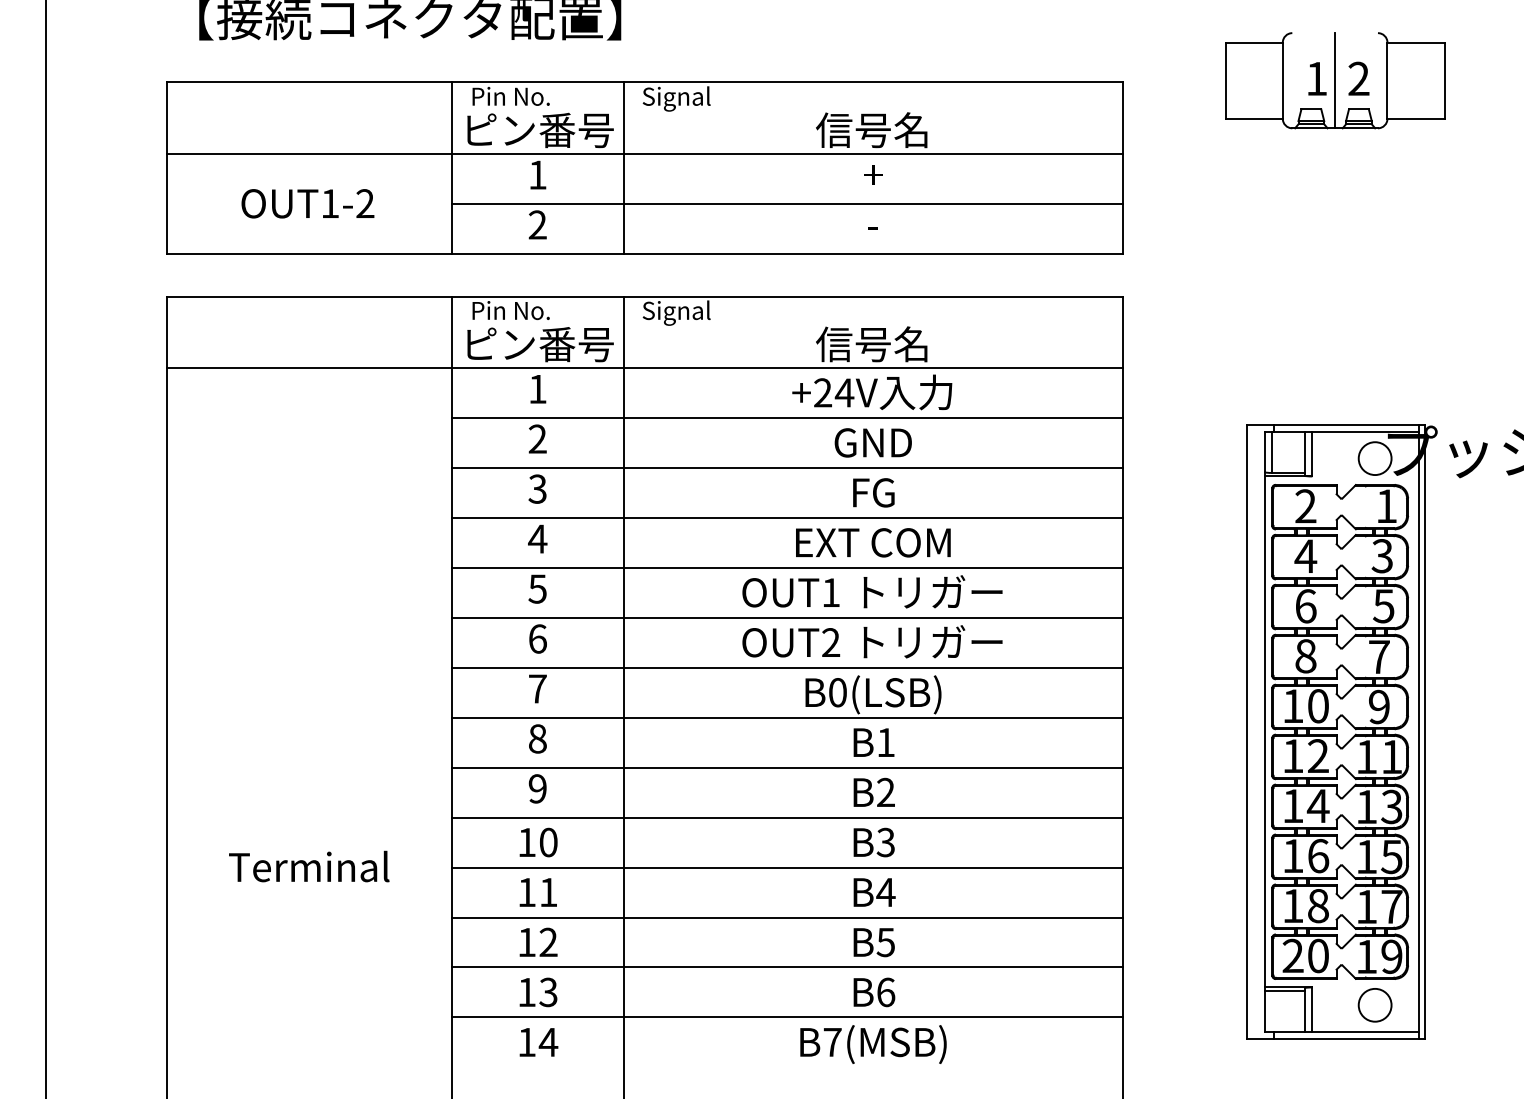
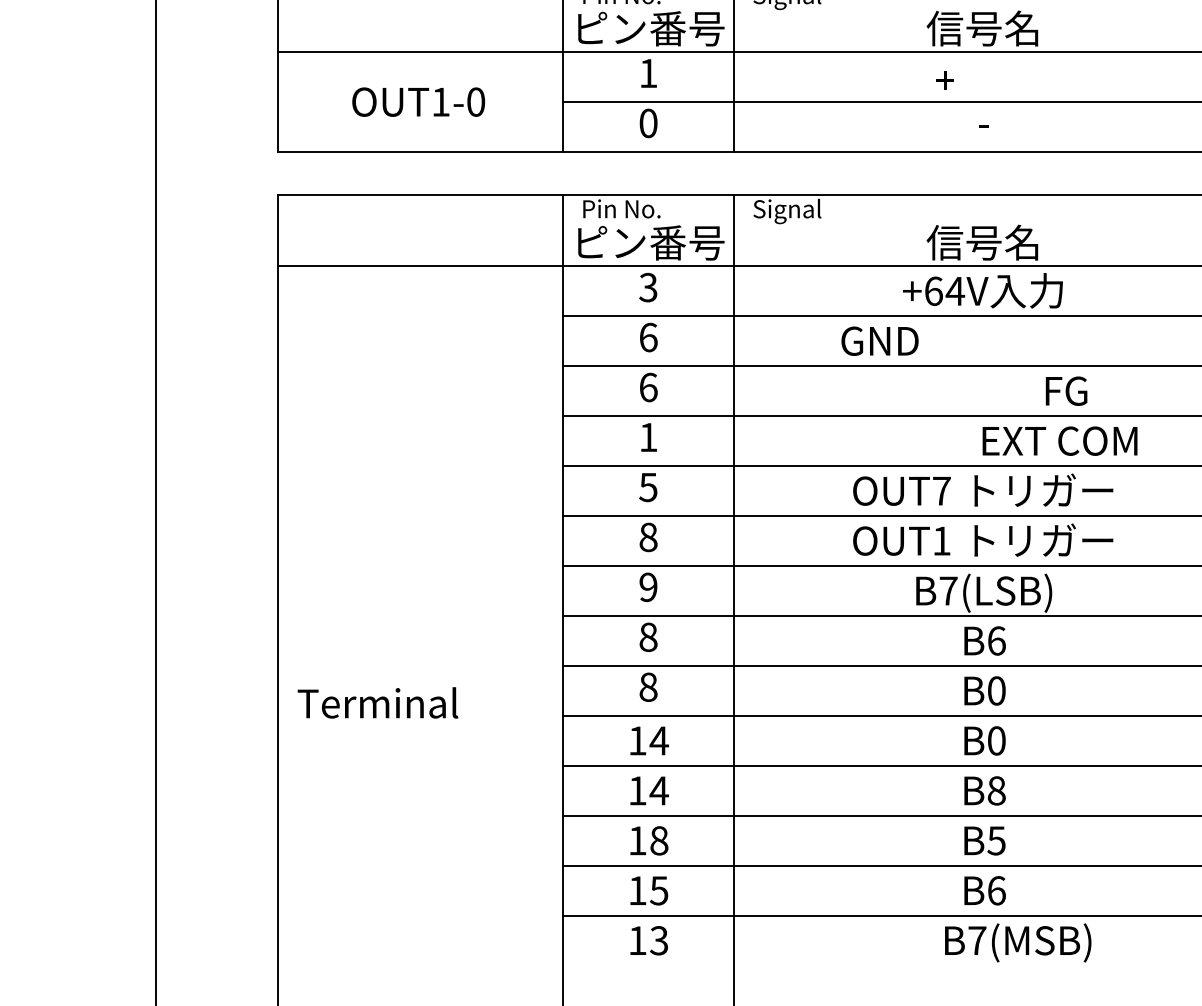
text: (873, 174) -> (945, 79), moved
text: (365, 203) -> (476, 101), OUT1-2 -> OUT1-0
text: (537, 224) -> (648, 122), 2 -> 0
text: (537, 388) -> (648, 286), 1 -> 3
text: (823, 392) -> (934, 290), +24V -> +64V
text: (537, 438) -> (648, 336), 2 -> 6
text: (872, 442) -> (879, 340), moved
text: (537, 488) -> (648, 386), 3 -> 6
text: (873, 492) -> (1066, 390), moved
text: (537, 538) -> (648, 436), 4 -> 1
text: (873, 542) -> (1060, 440), moved
text: (831, 592) -> (942, 490), OUT1 -> OUT7
text: (537, 638) -> (648, 536), 6 -> 8
text: (831, 642) -> (942, 540), OUT2 -> OUT1
text: (537, 688) -> (648, 586), 7 -> 9
text: (837, 692) -> (948, 590), B0(LSB) -> B7(LSB)
text: (886, 742) -> (997, 640), B1 -> B6
text: (537, 788) -> (648, 686), 9 -> 8
text: (885, 792) -> (996, 690), B2 -> B0
text: (548, 842) -> (659, 740), 10 -> 14
text: (885, 842) -> (996, 740), B3 -> B0
text: (309, 866) -> (378, 702), moved
text: (548, 892) -> (659, 790), 11 -> 14
text: (885, 892) -> (996, 790), B4 -> B8
text: (548, 942) -> (659, 840), 12 -> 18
text: (548, 991) -> (659, 889), 13 -> 15
text: (548, 1042) -> (659, 940), 14 -> 13
text: (873, 1044) -> (1018, 942), moved

